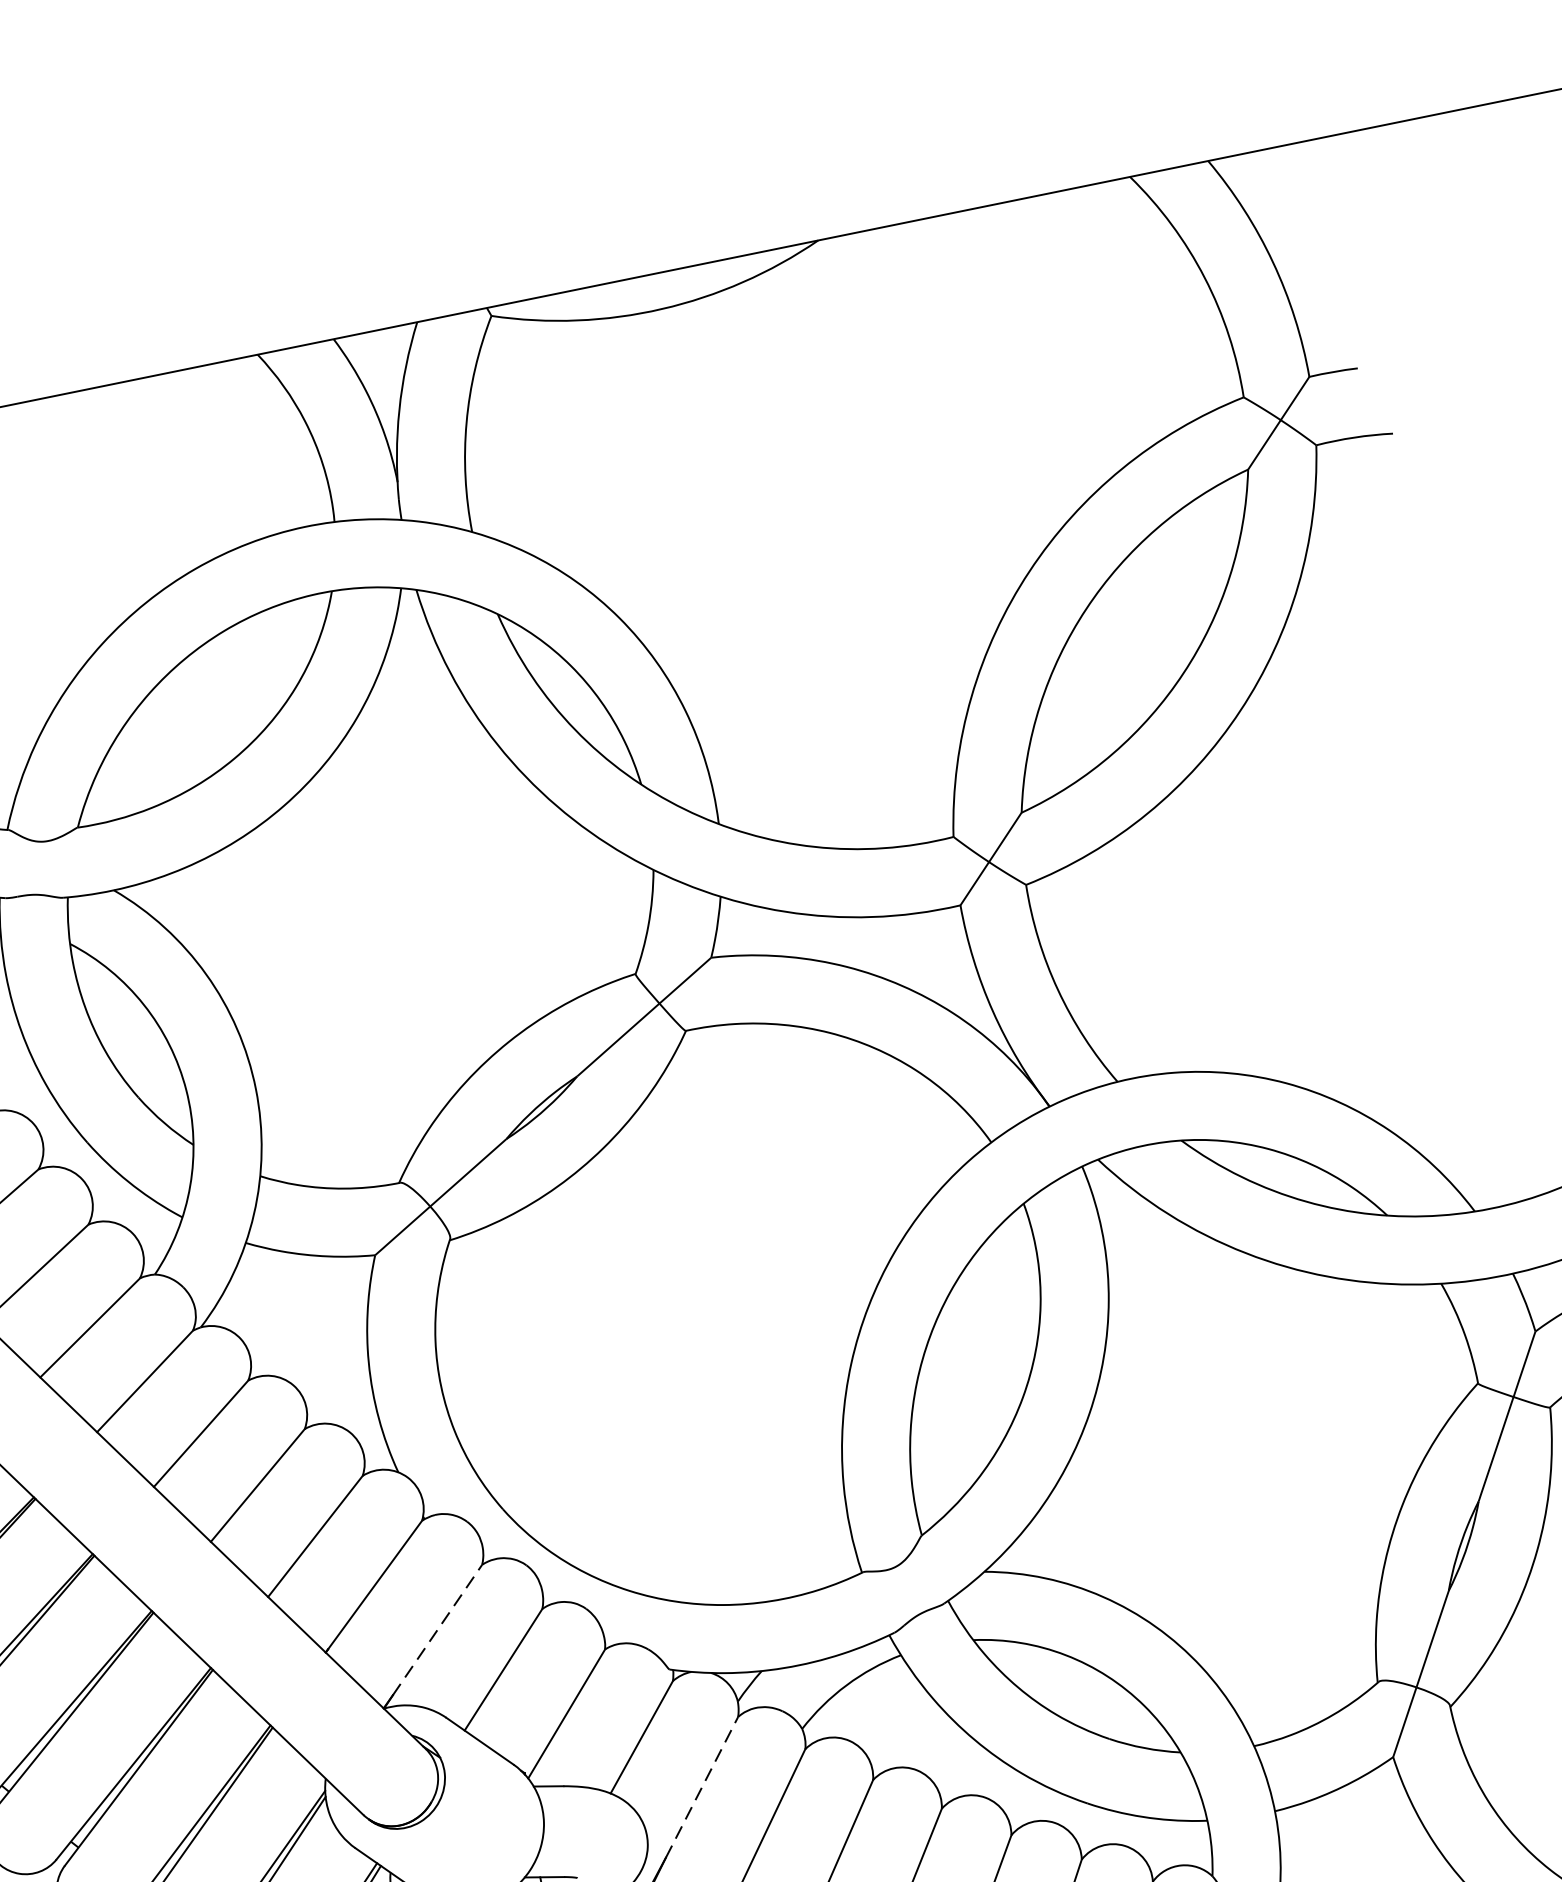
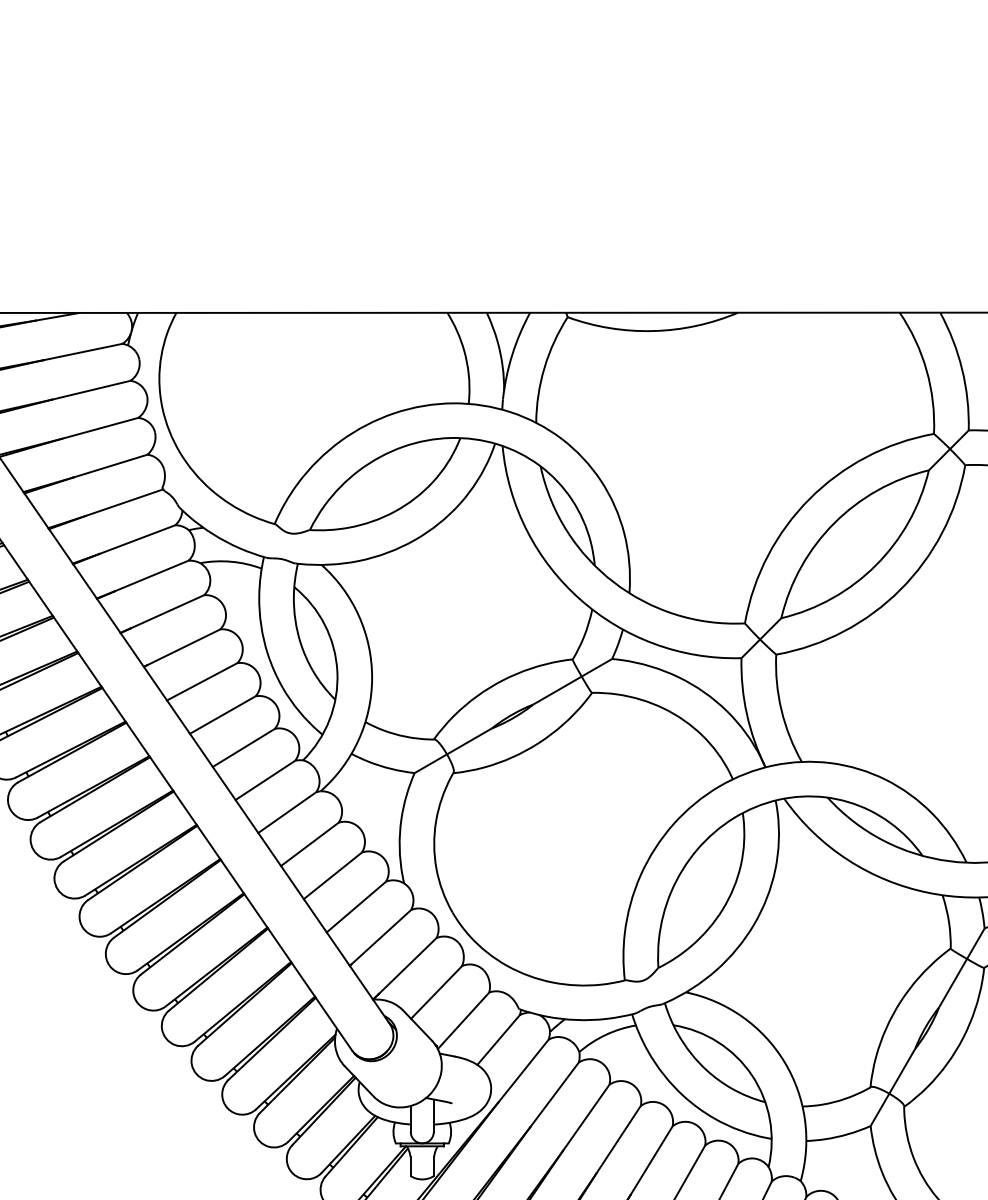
line: (438, 1628) -> (408, 965), dashed -> solid
line: (701, 1786) -> (523, 1070), dashed -> solid

